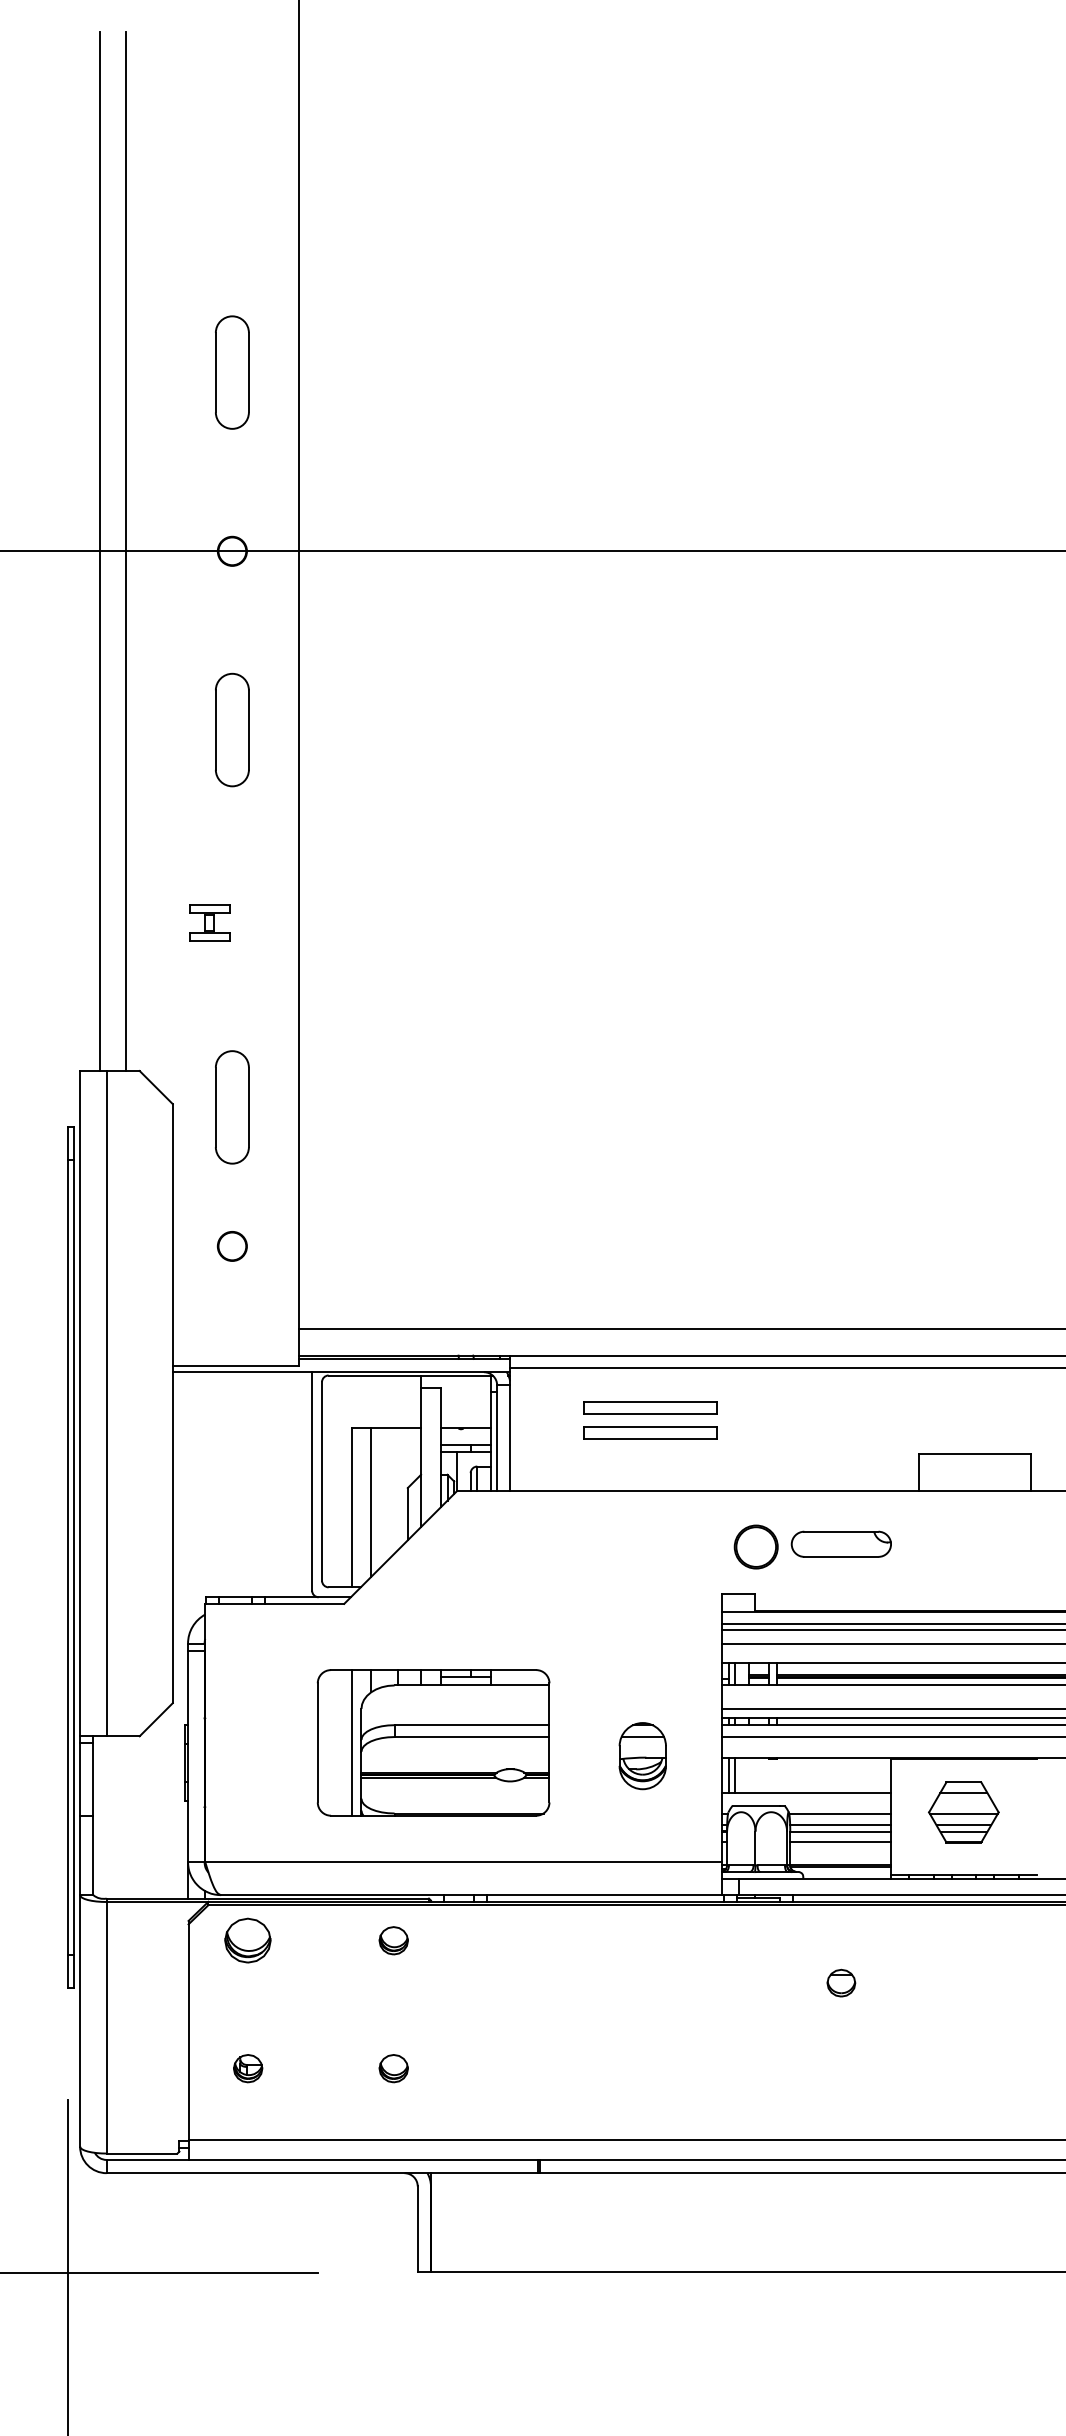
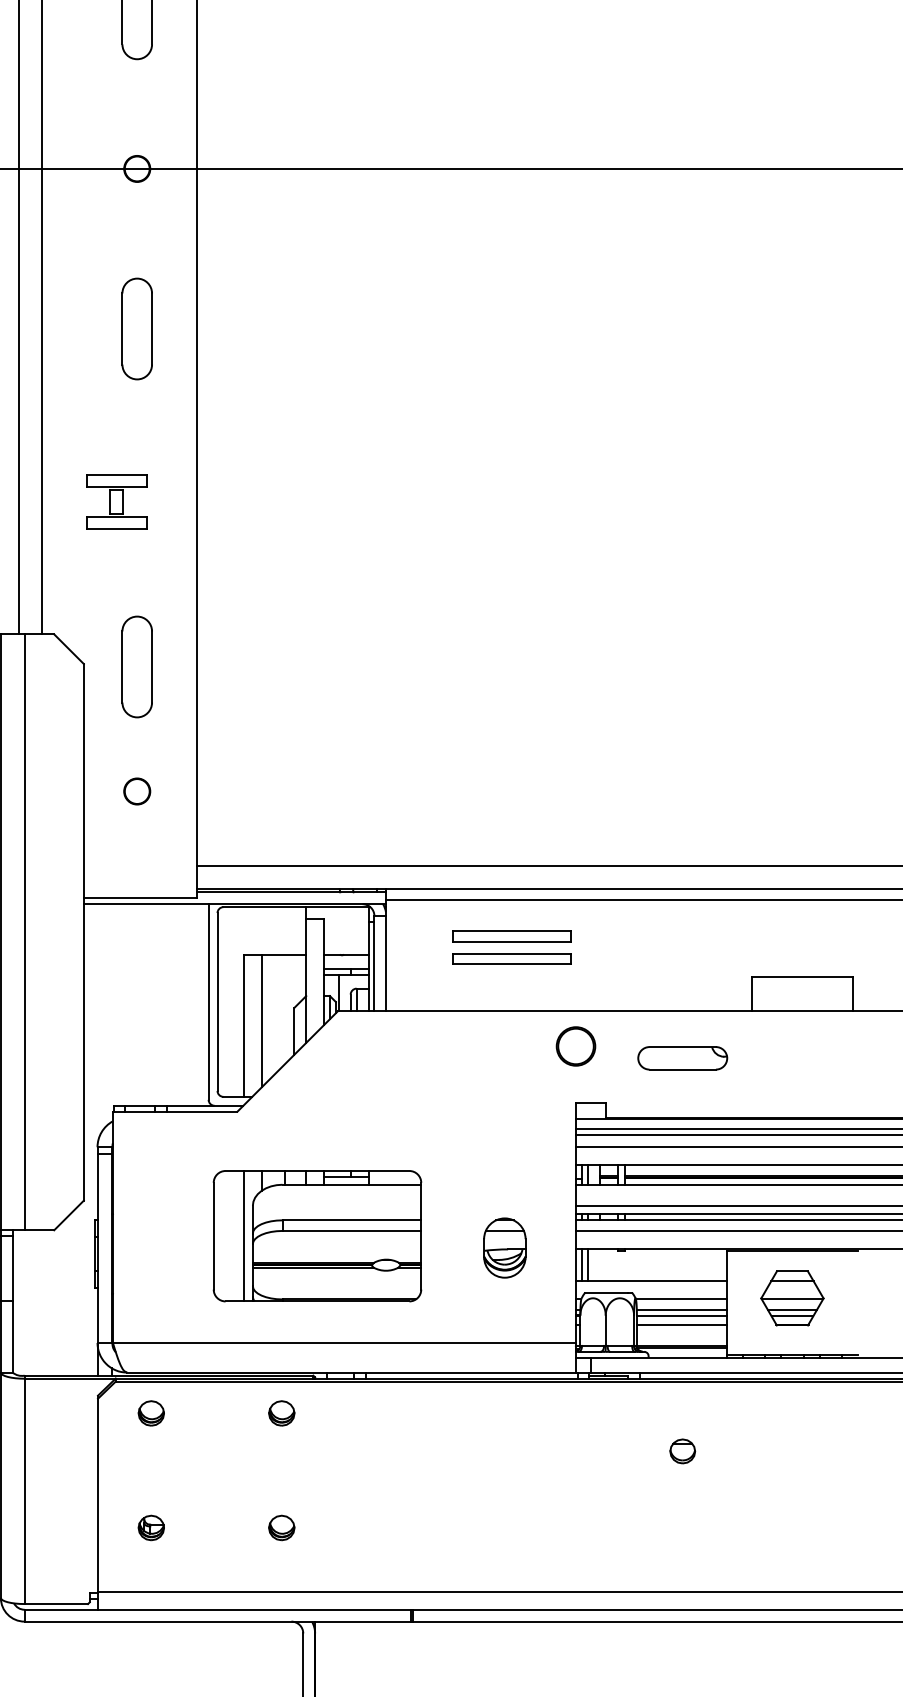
part: (209, 922) -> (116, 501), size x1.67
part: (755, 1546) -> (575, 1045), moved
part: (248, 1940) -> (151, 1413), size x0.62

